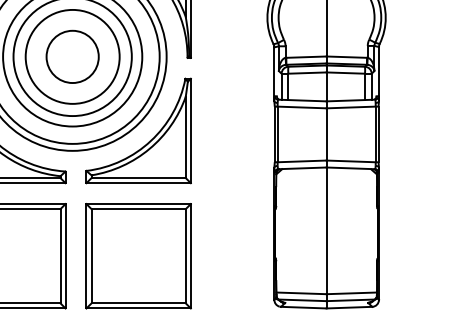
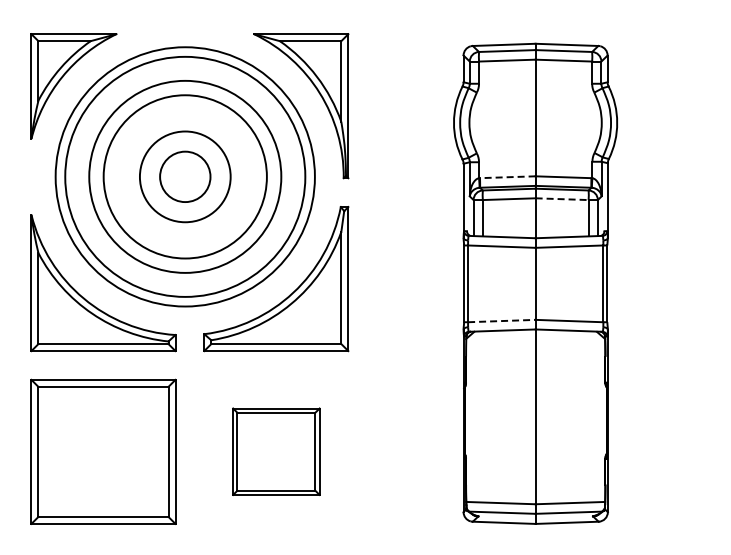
circle: (72, 56) -> (185, 176), size x0.7
circle: (72, 56) -> (185, 176), size x0.7
line: (306, 57) -> (507, 177), solid -> dashed
line: (346, 73) -> (562, 199), solid -> dashed
line: (301, 161) -> (501, 321), solid -> dashed
part: (138, 255) -> (276, 451), size x0.6

